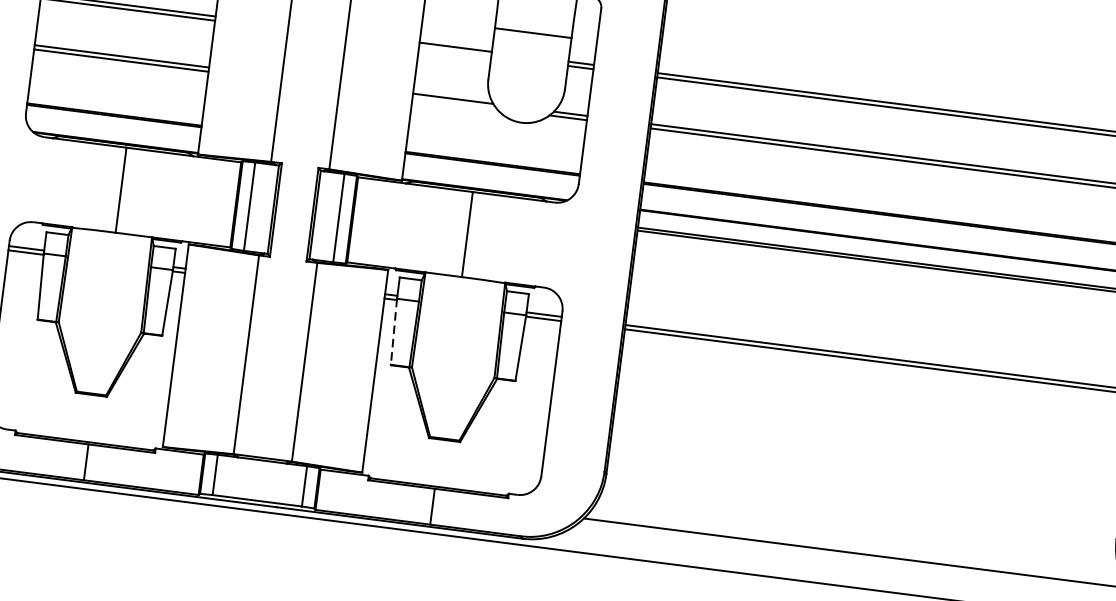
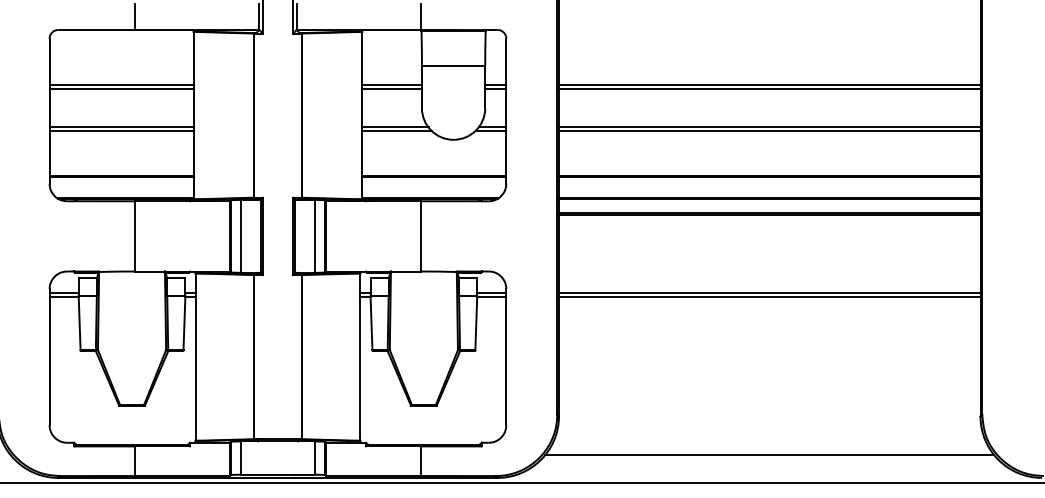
line: (454, 51) -> (391, 88), added
line: (453, 103) -> (396, 131), added
line: (393, 332) -> (371, 323), dashed -> solid

